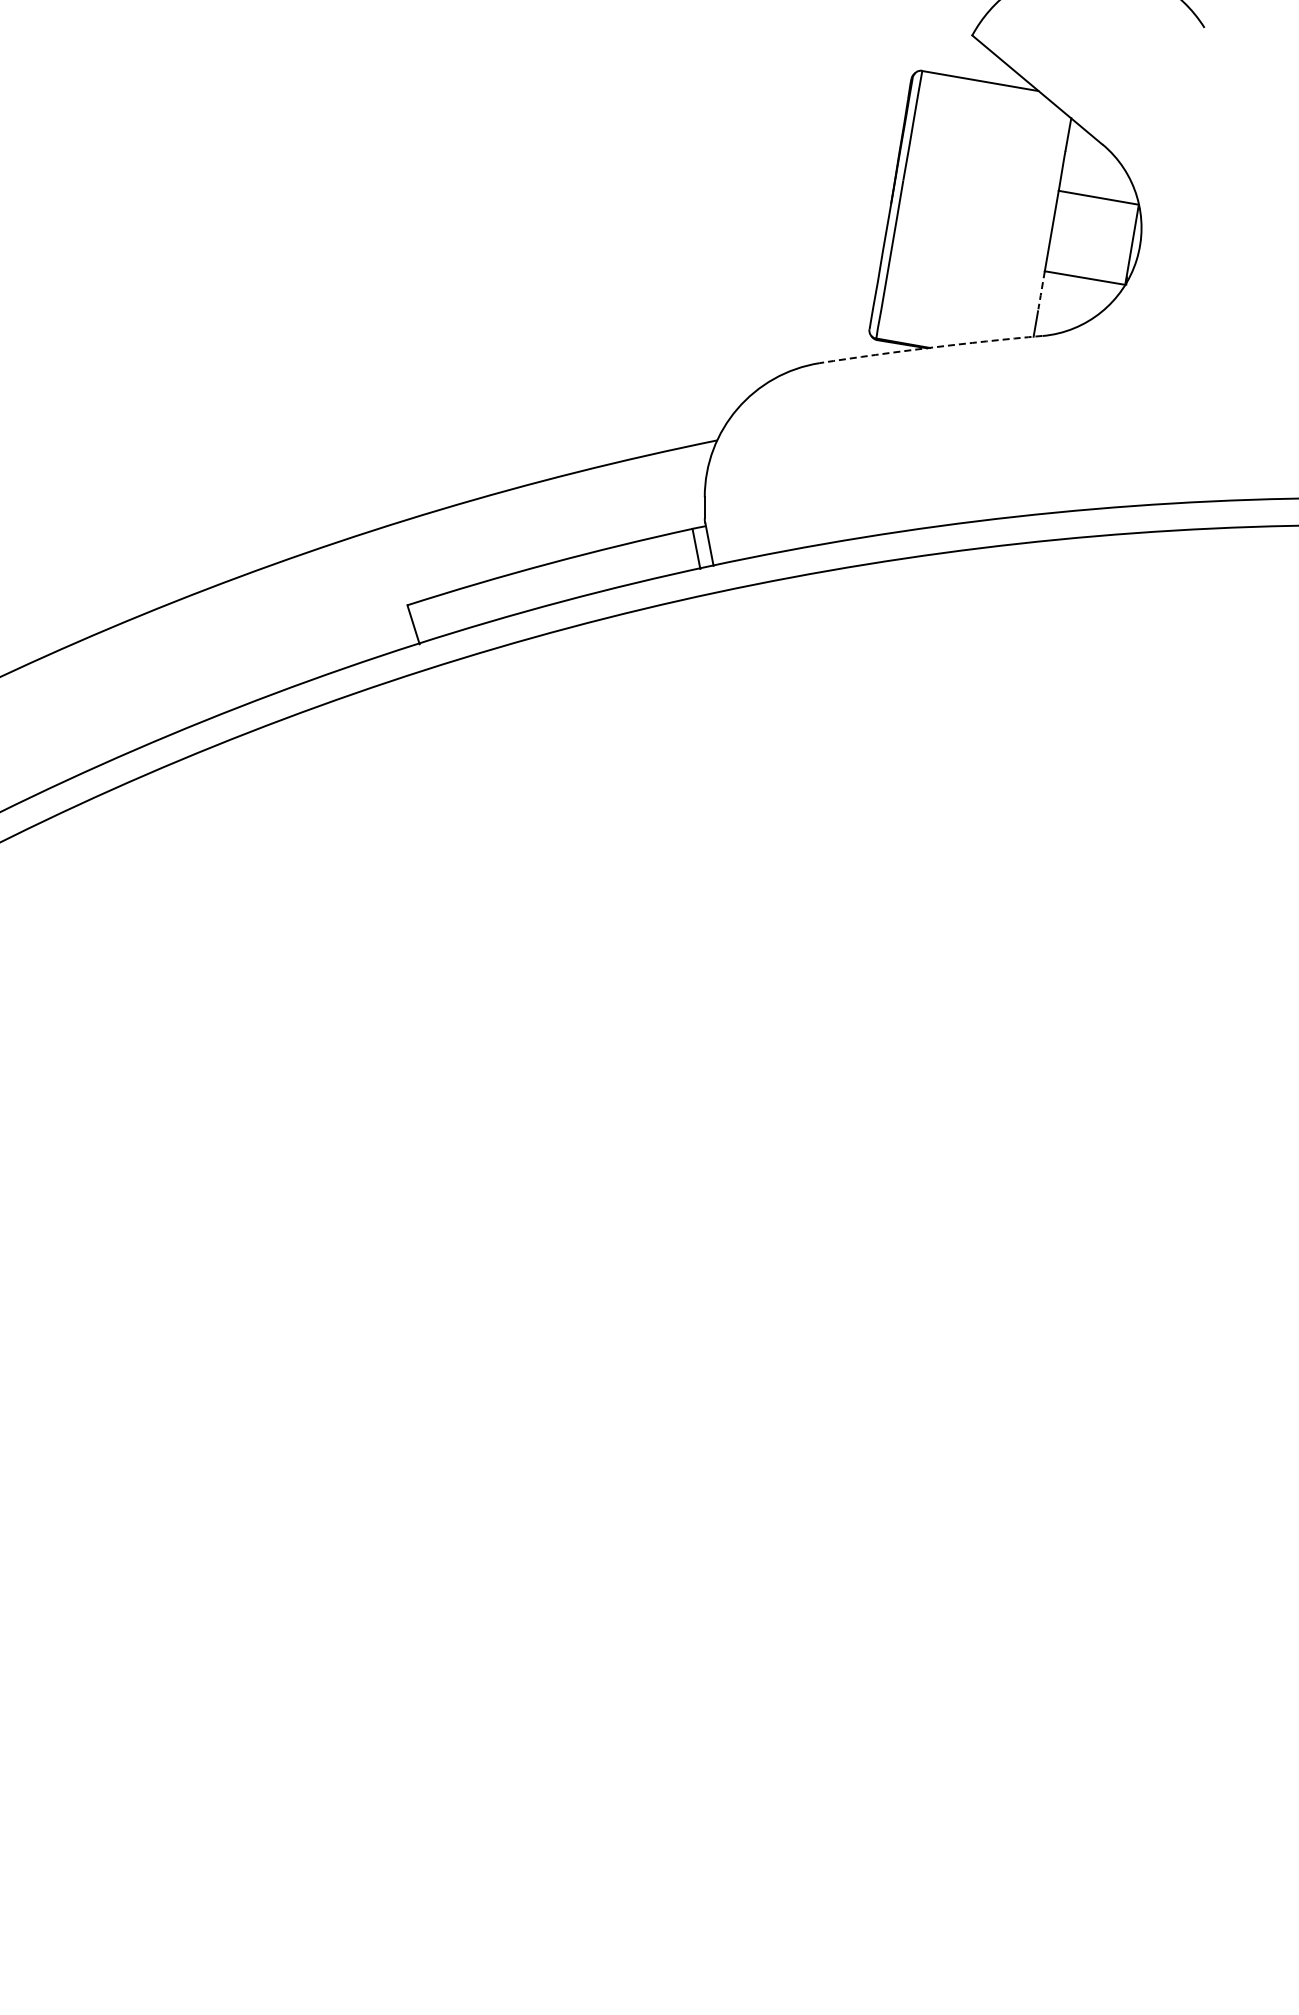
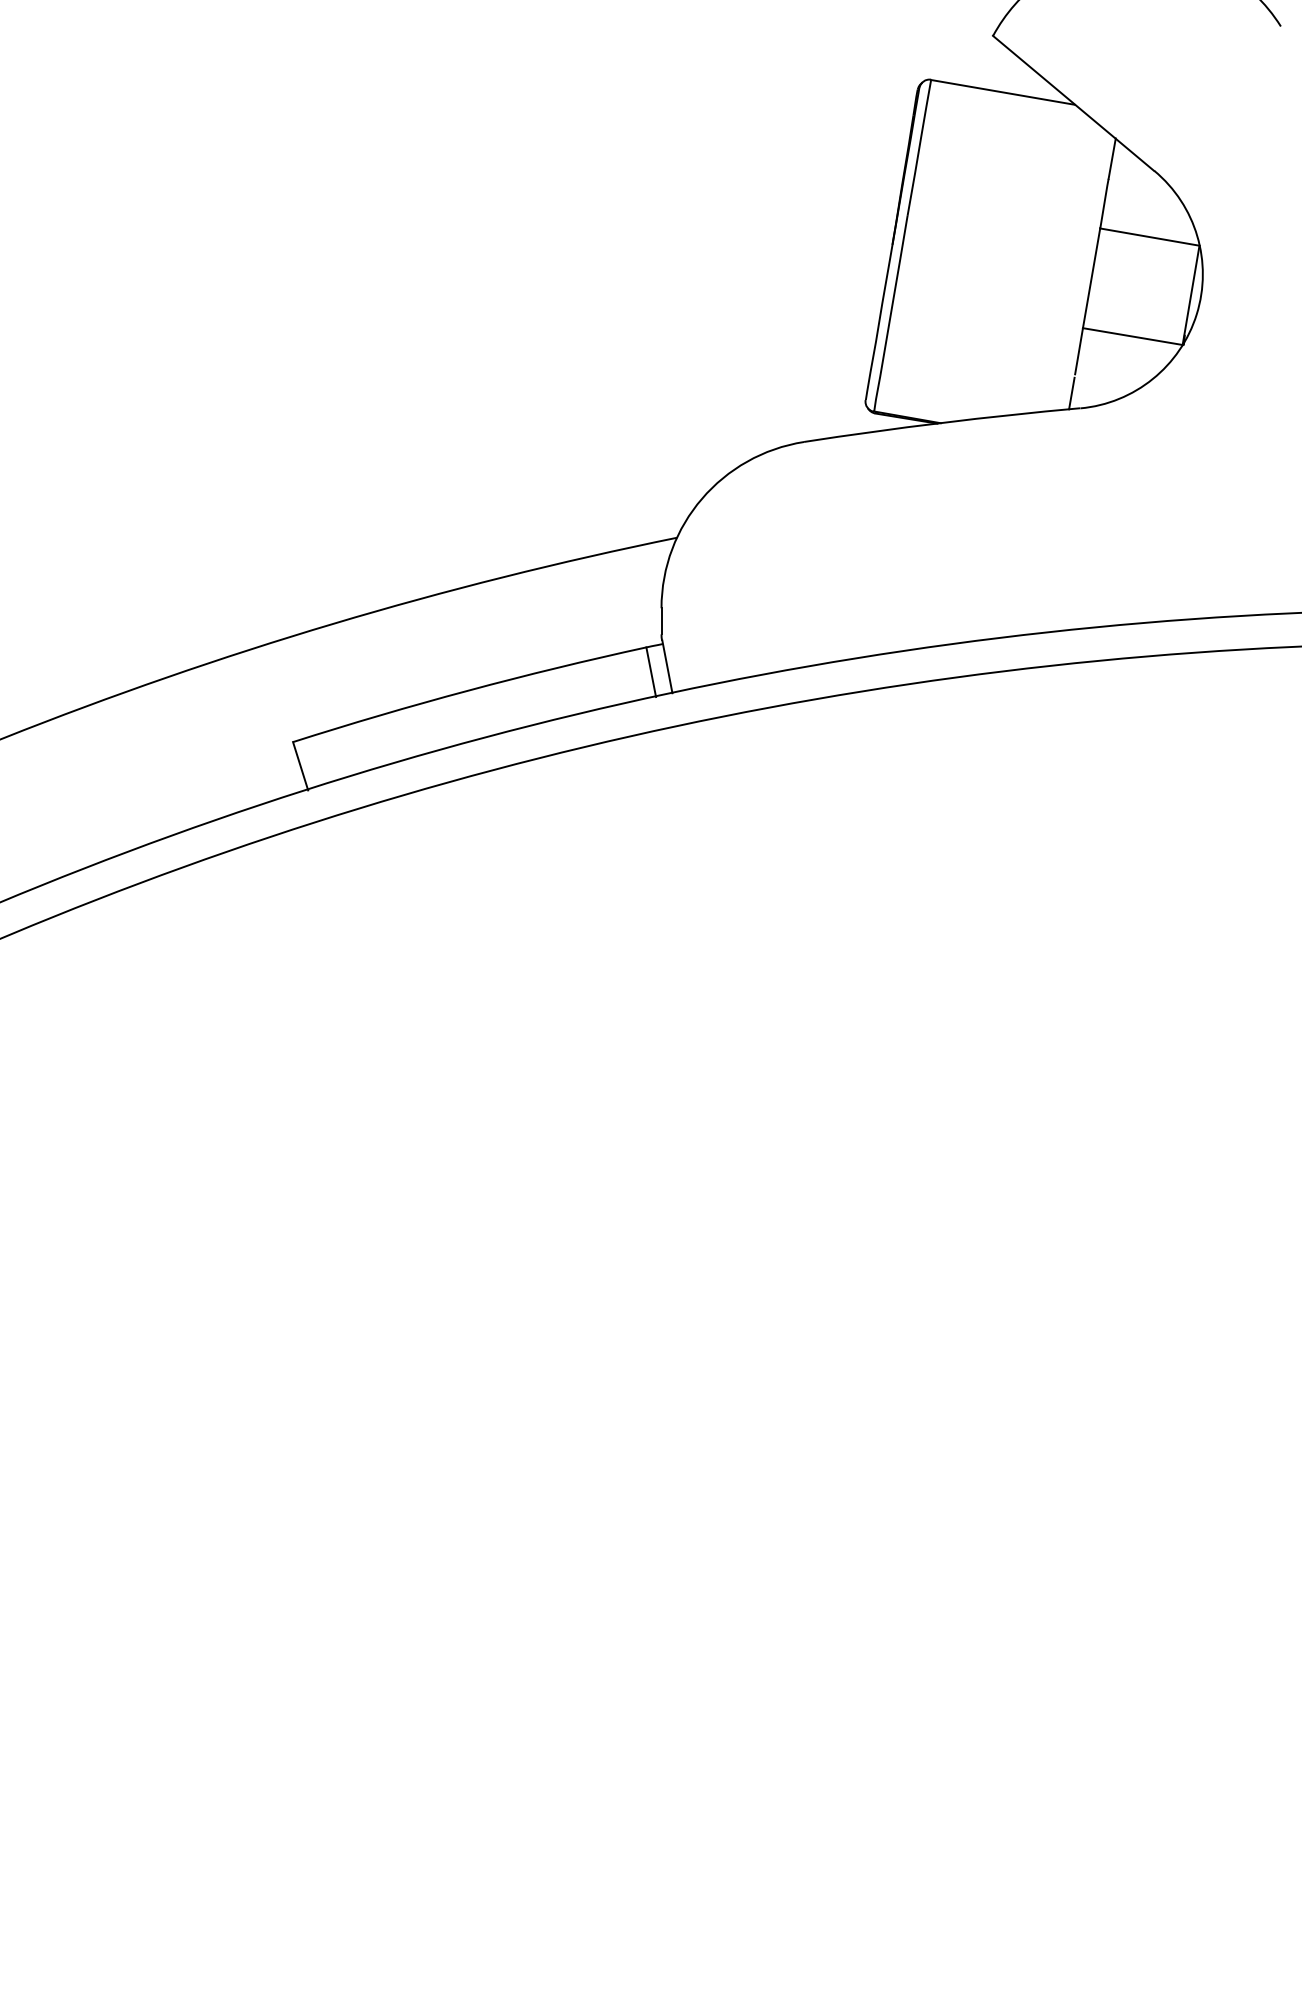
line: (1041, 291) -> (1078, 353), dashed -> solid
arc: (930, 347) -> (941, 422), dashed -> solid

